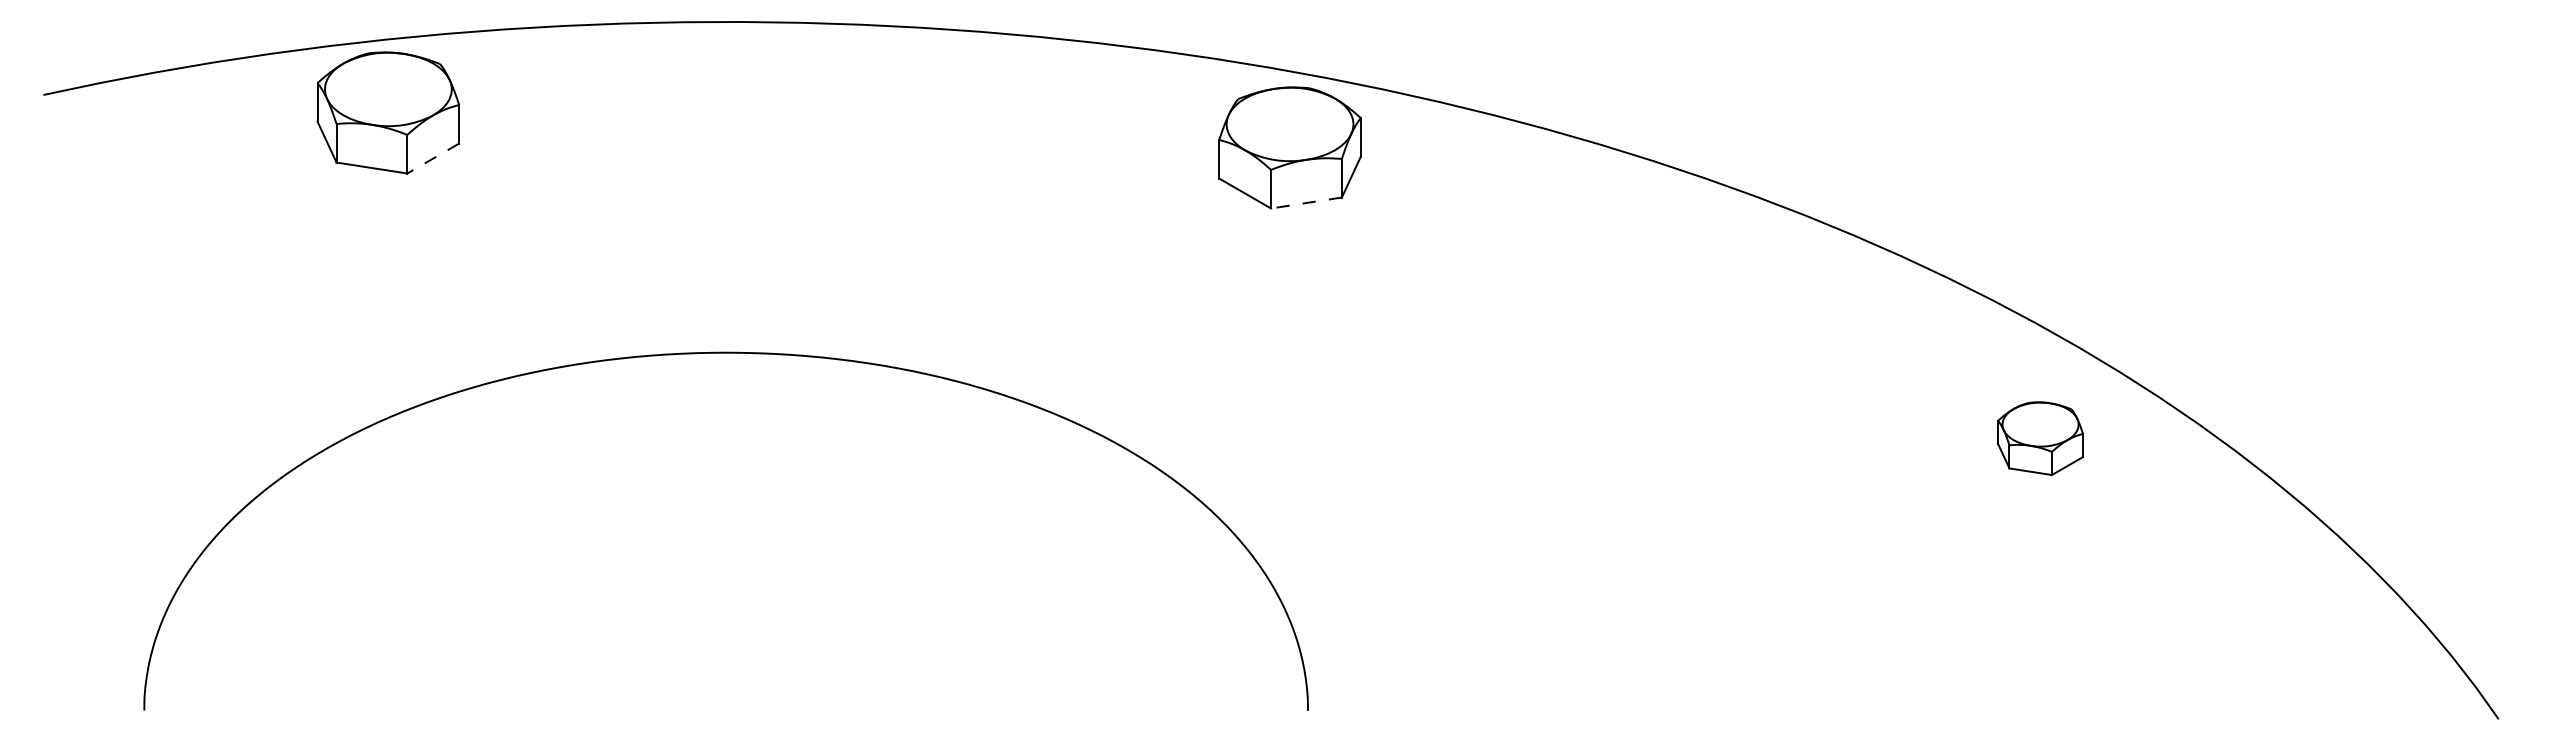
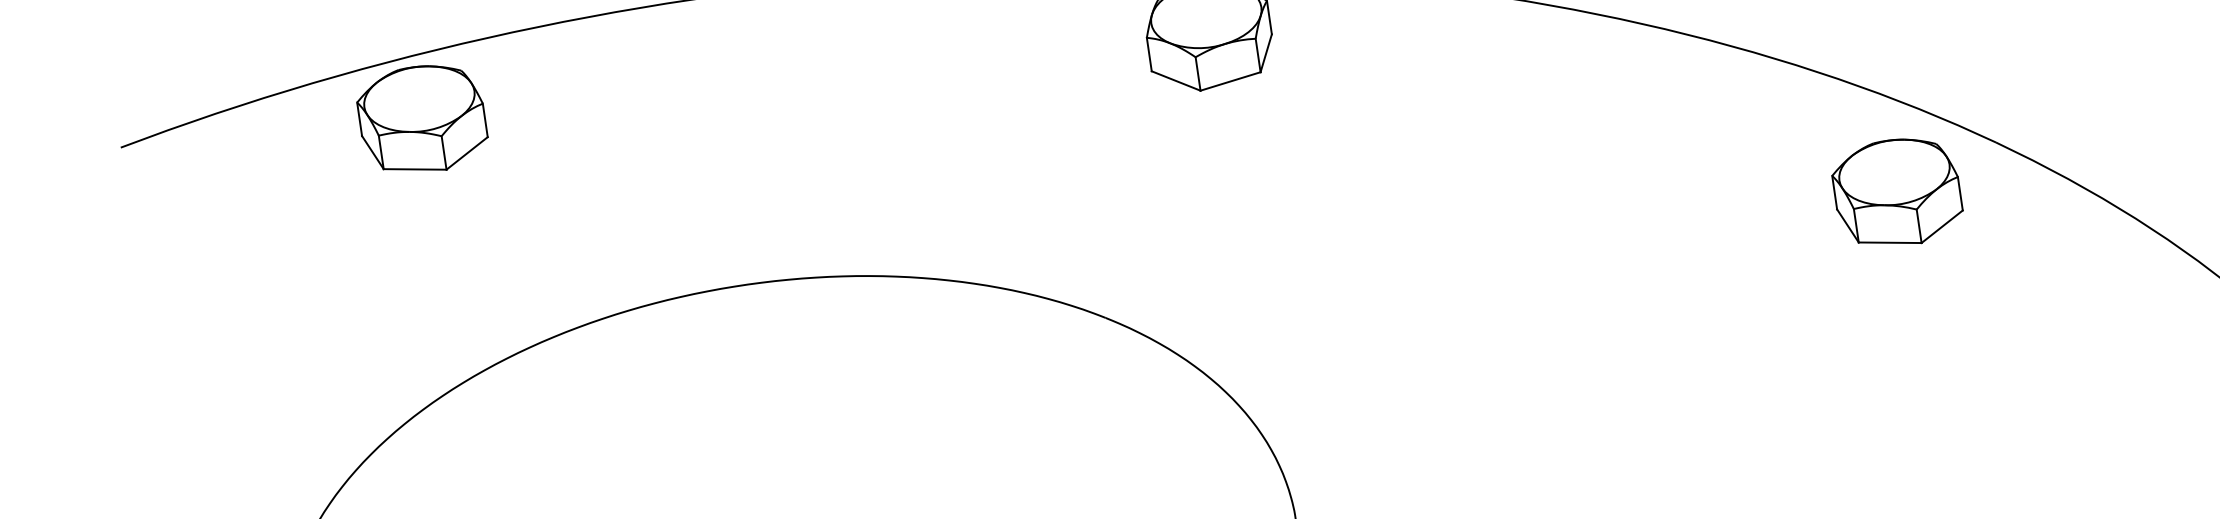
line: (433, 158) -> (467, 153), dashed -> solid
line: (1306, 203) -> (1230, 81), dashed -> solid
part: (2040, 438) -> (1897, 192), size x1.67

